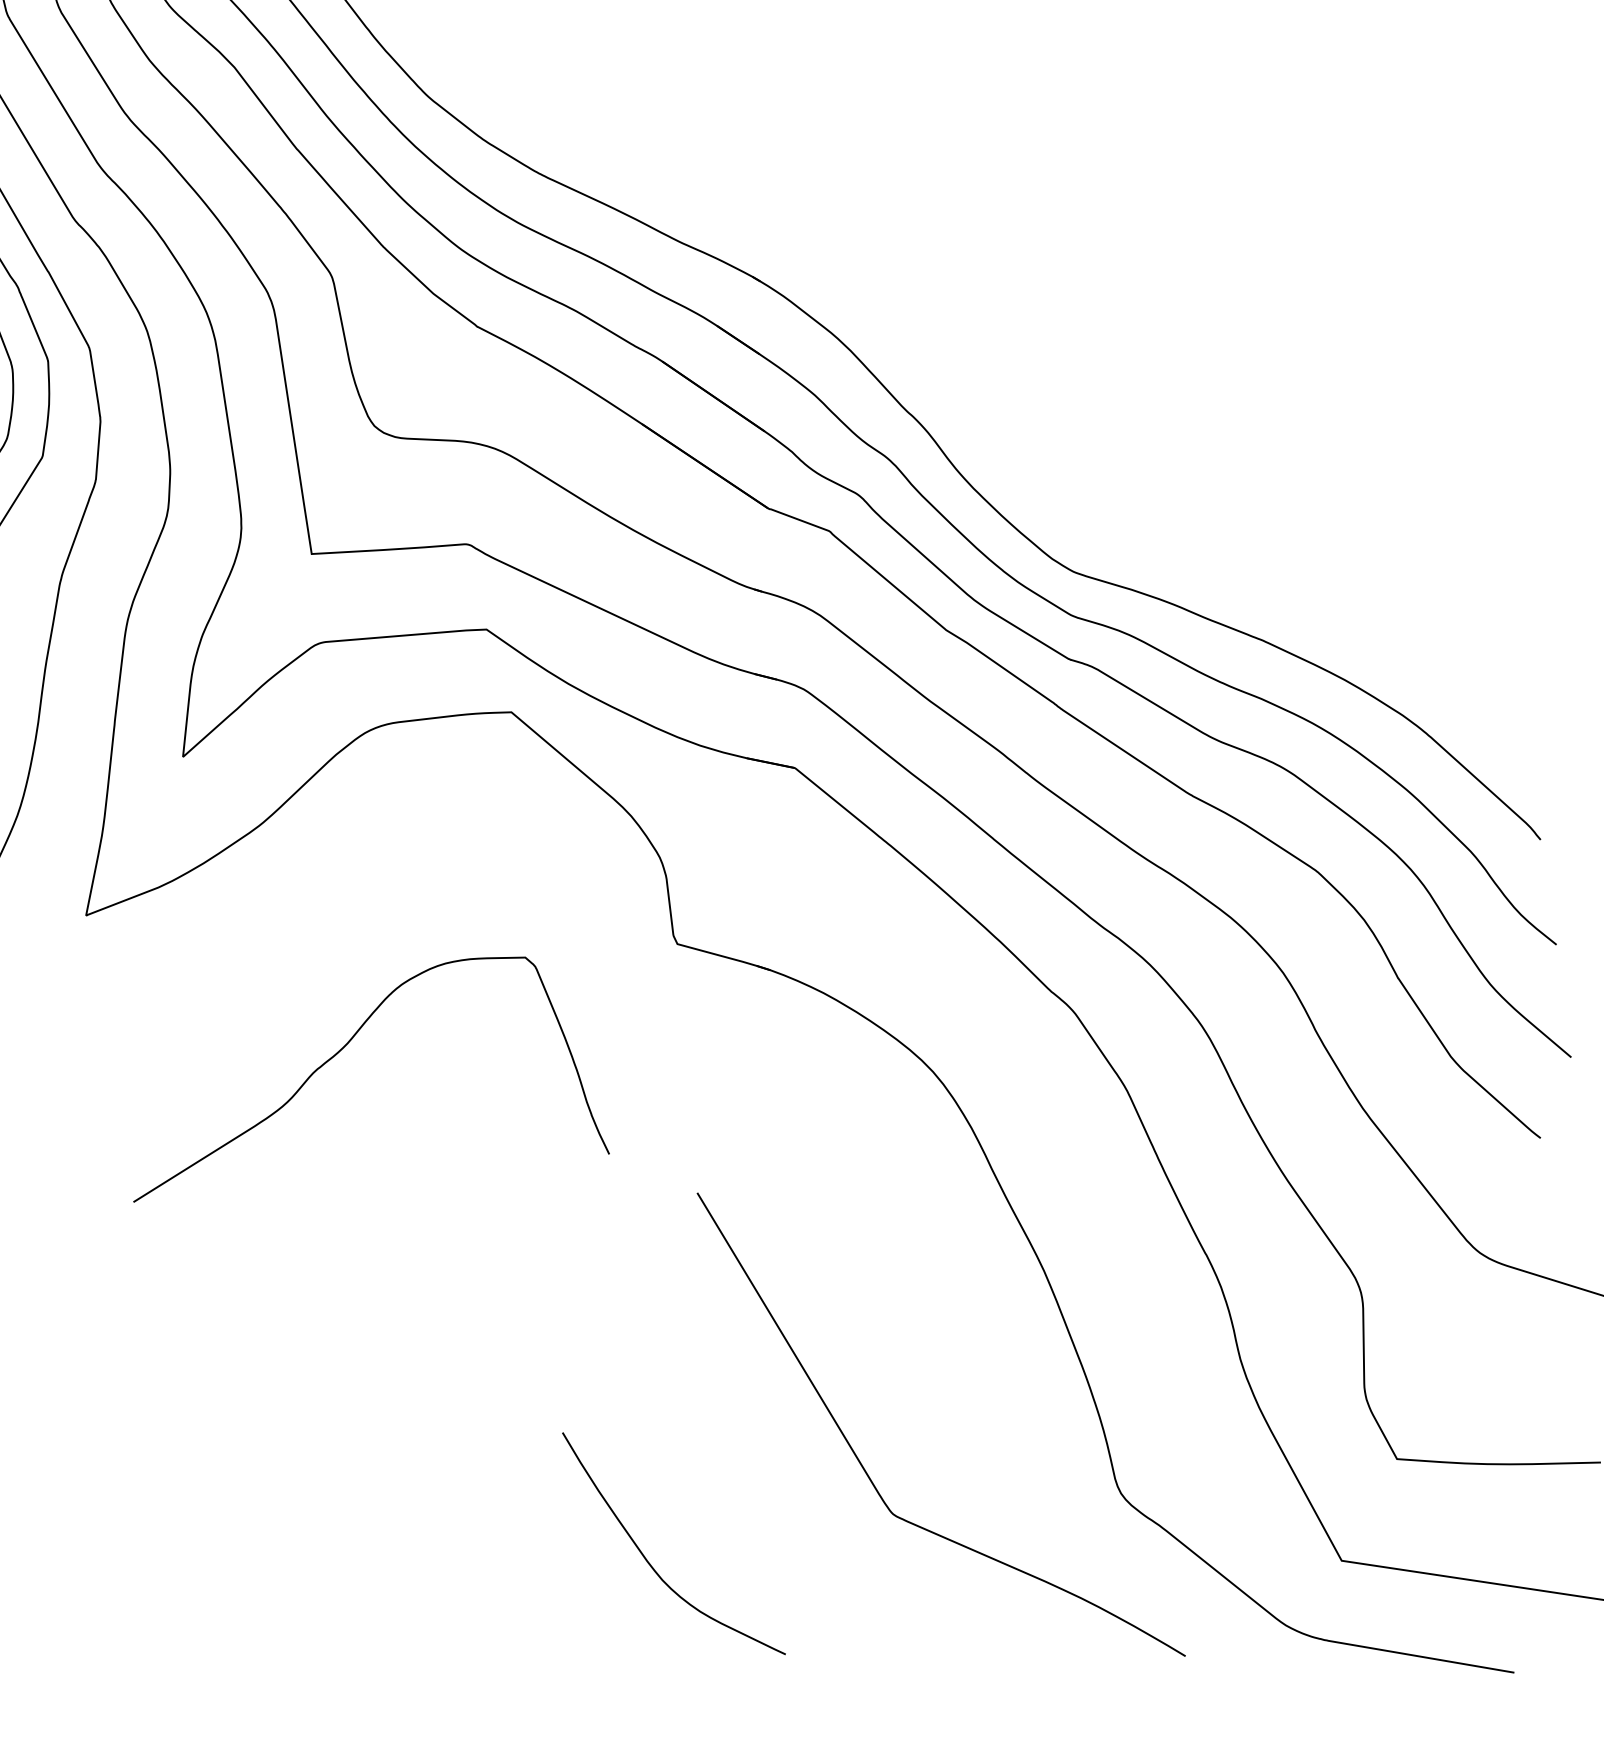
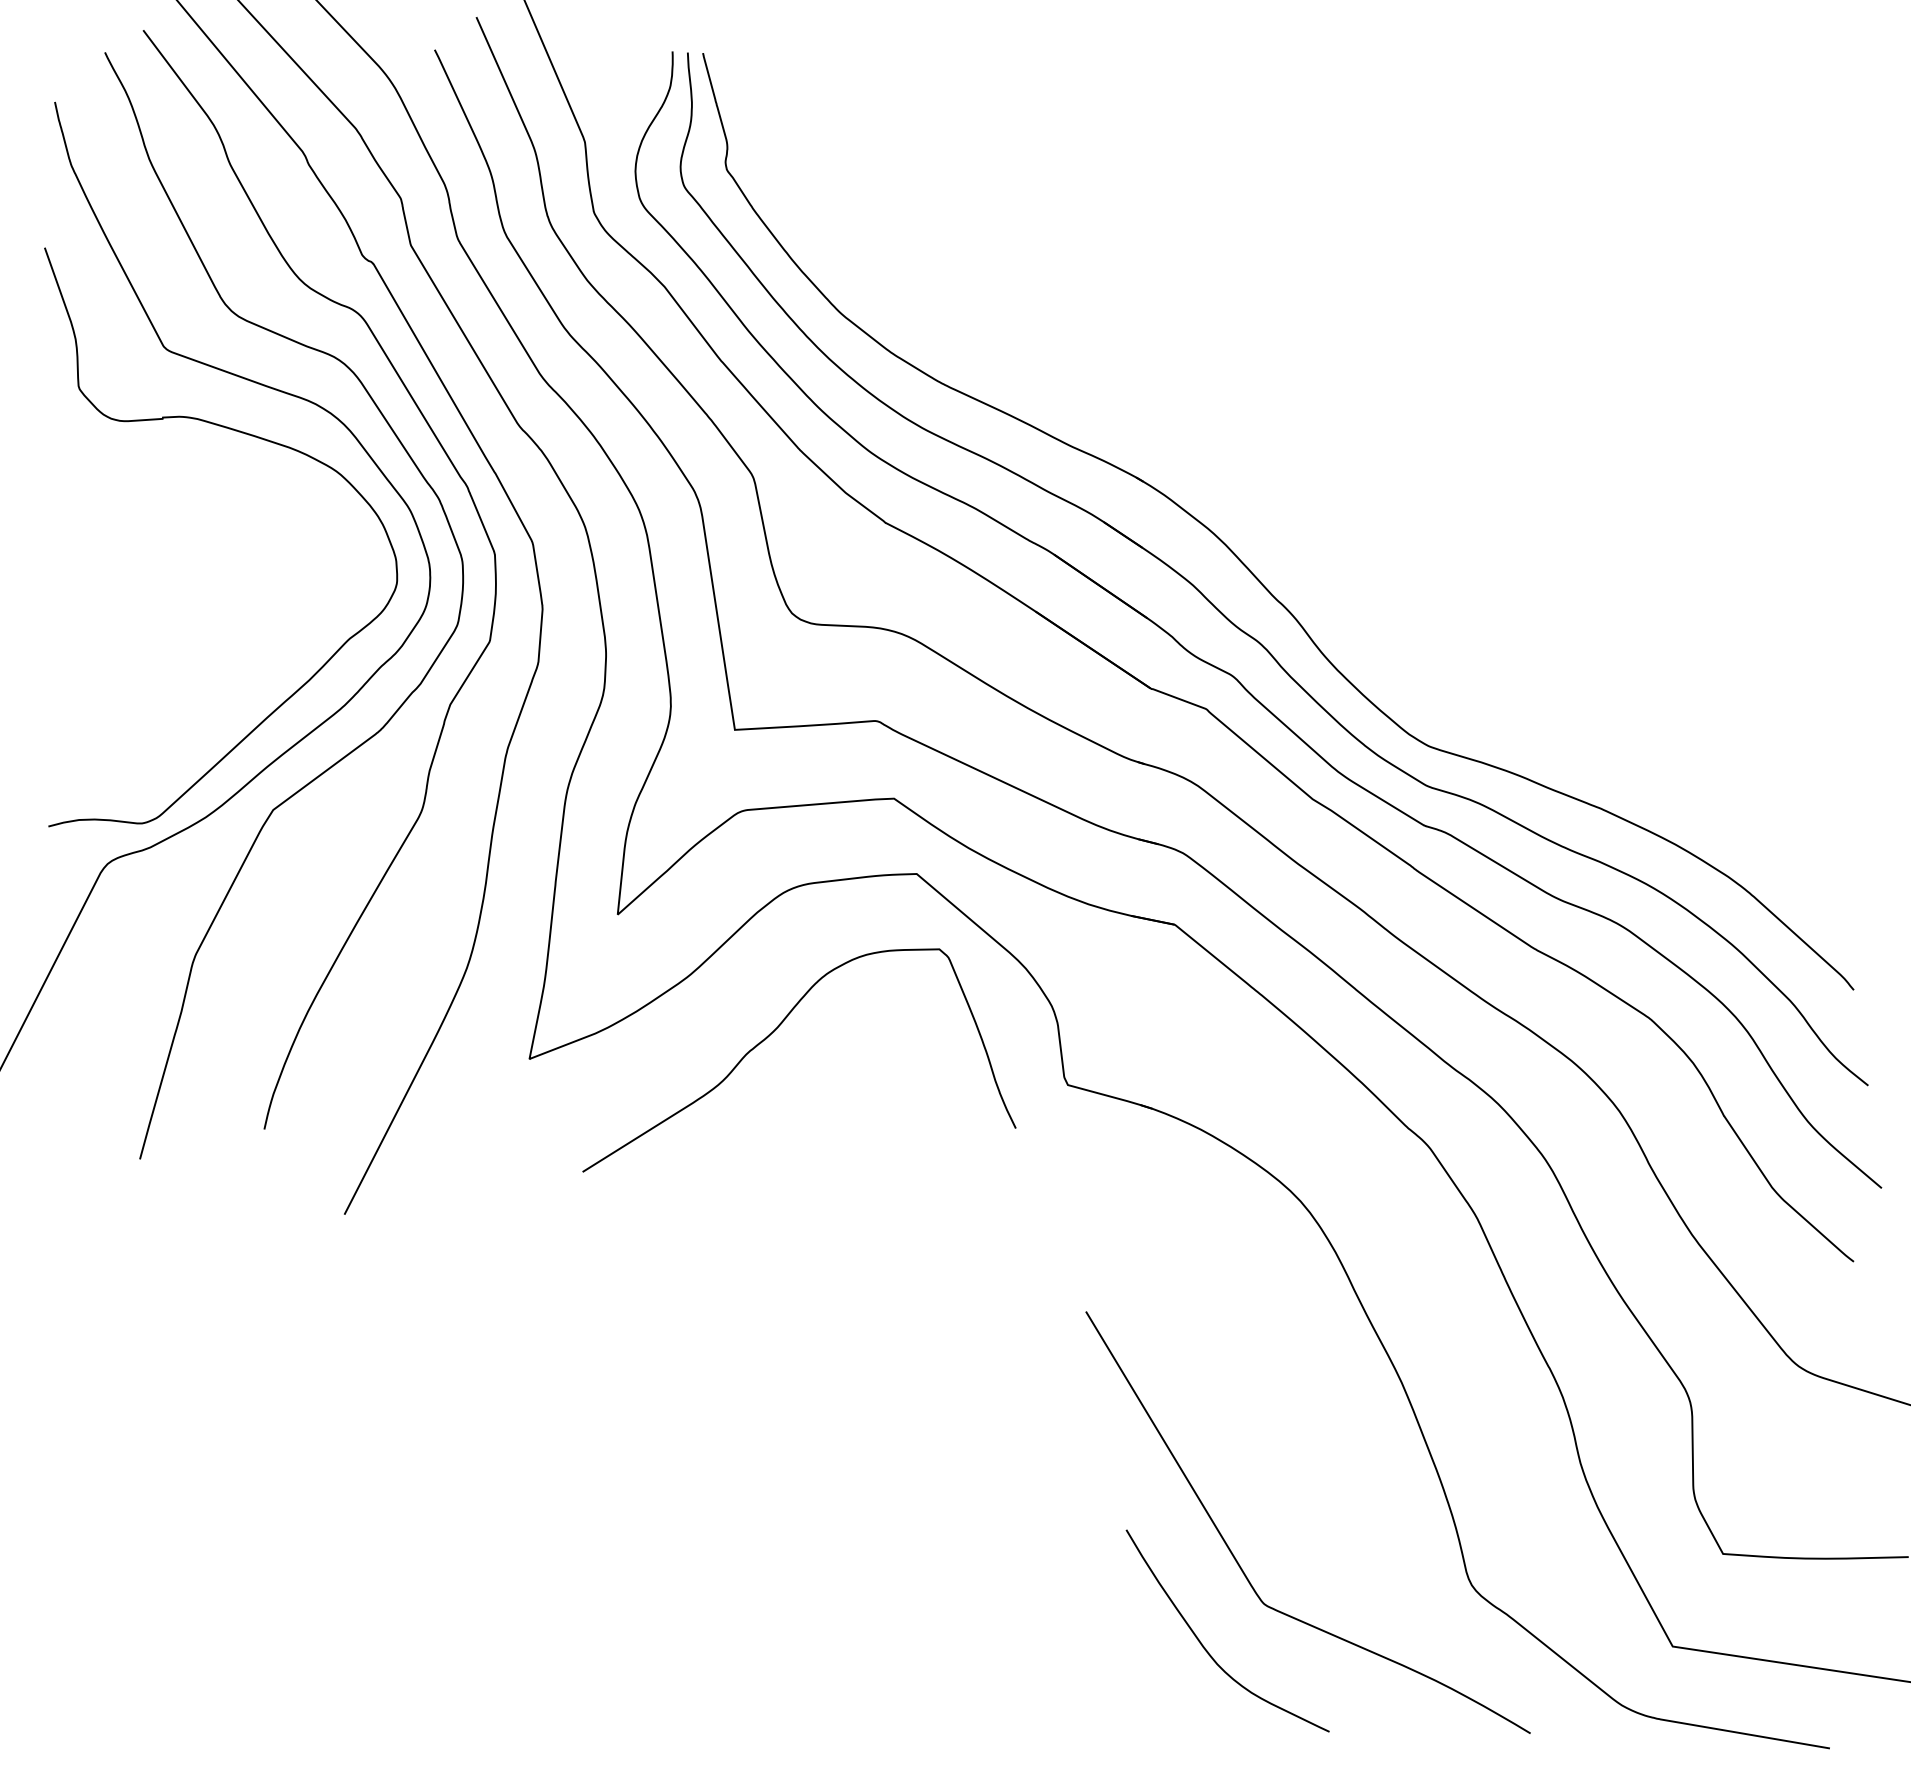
curve: (342, 1050) -> (772, 1033), moved
curve: (649, 1561) -> (1205, 1647), moved

